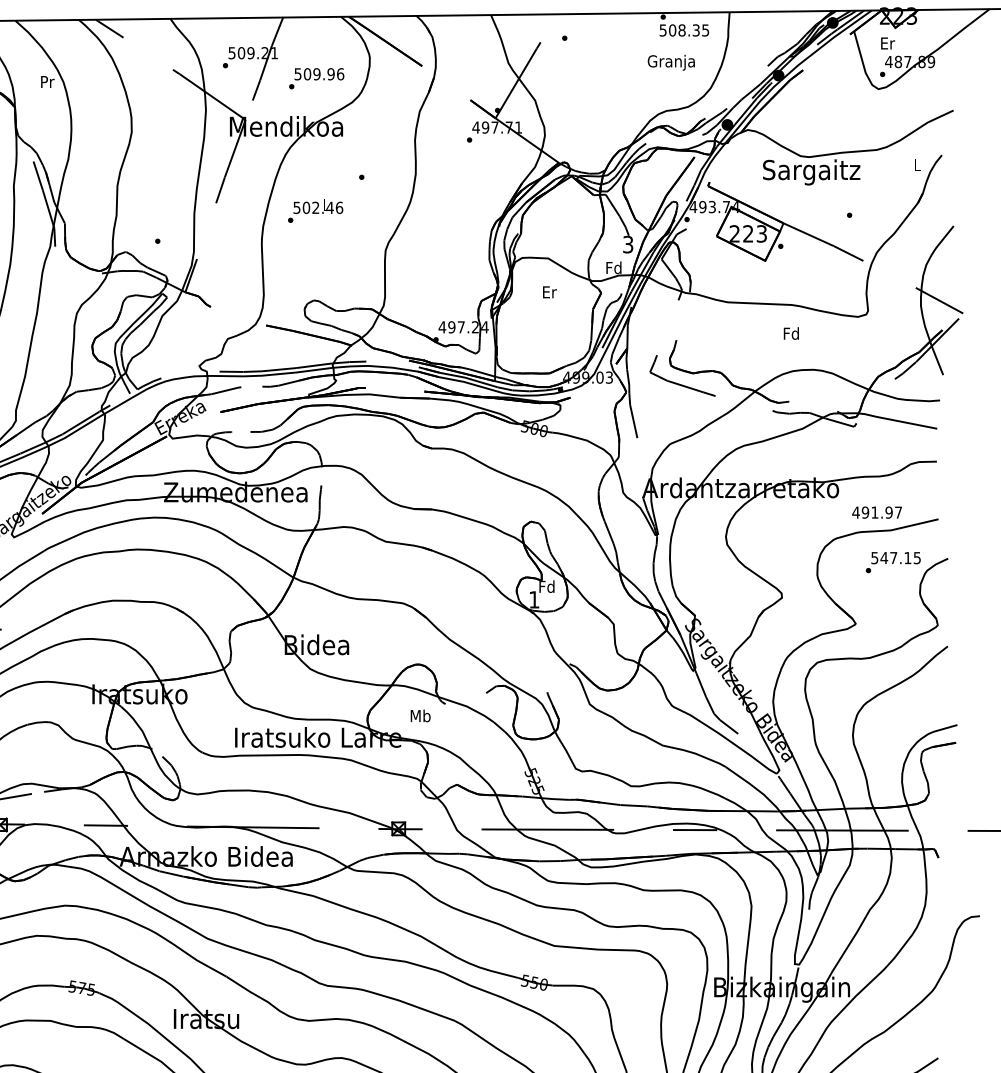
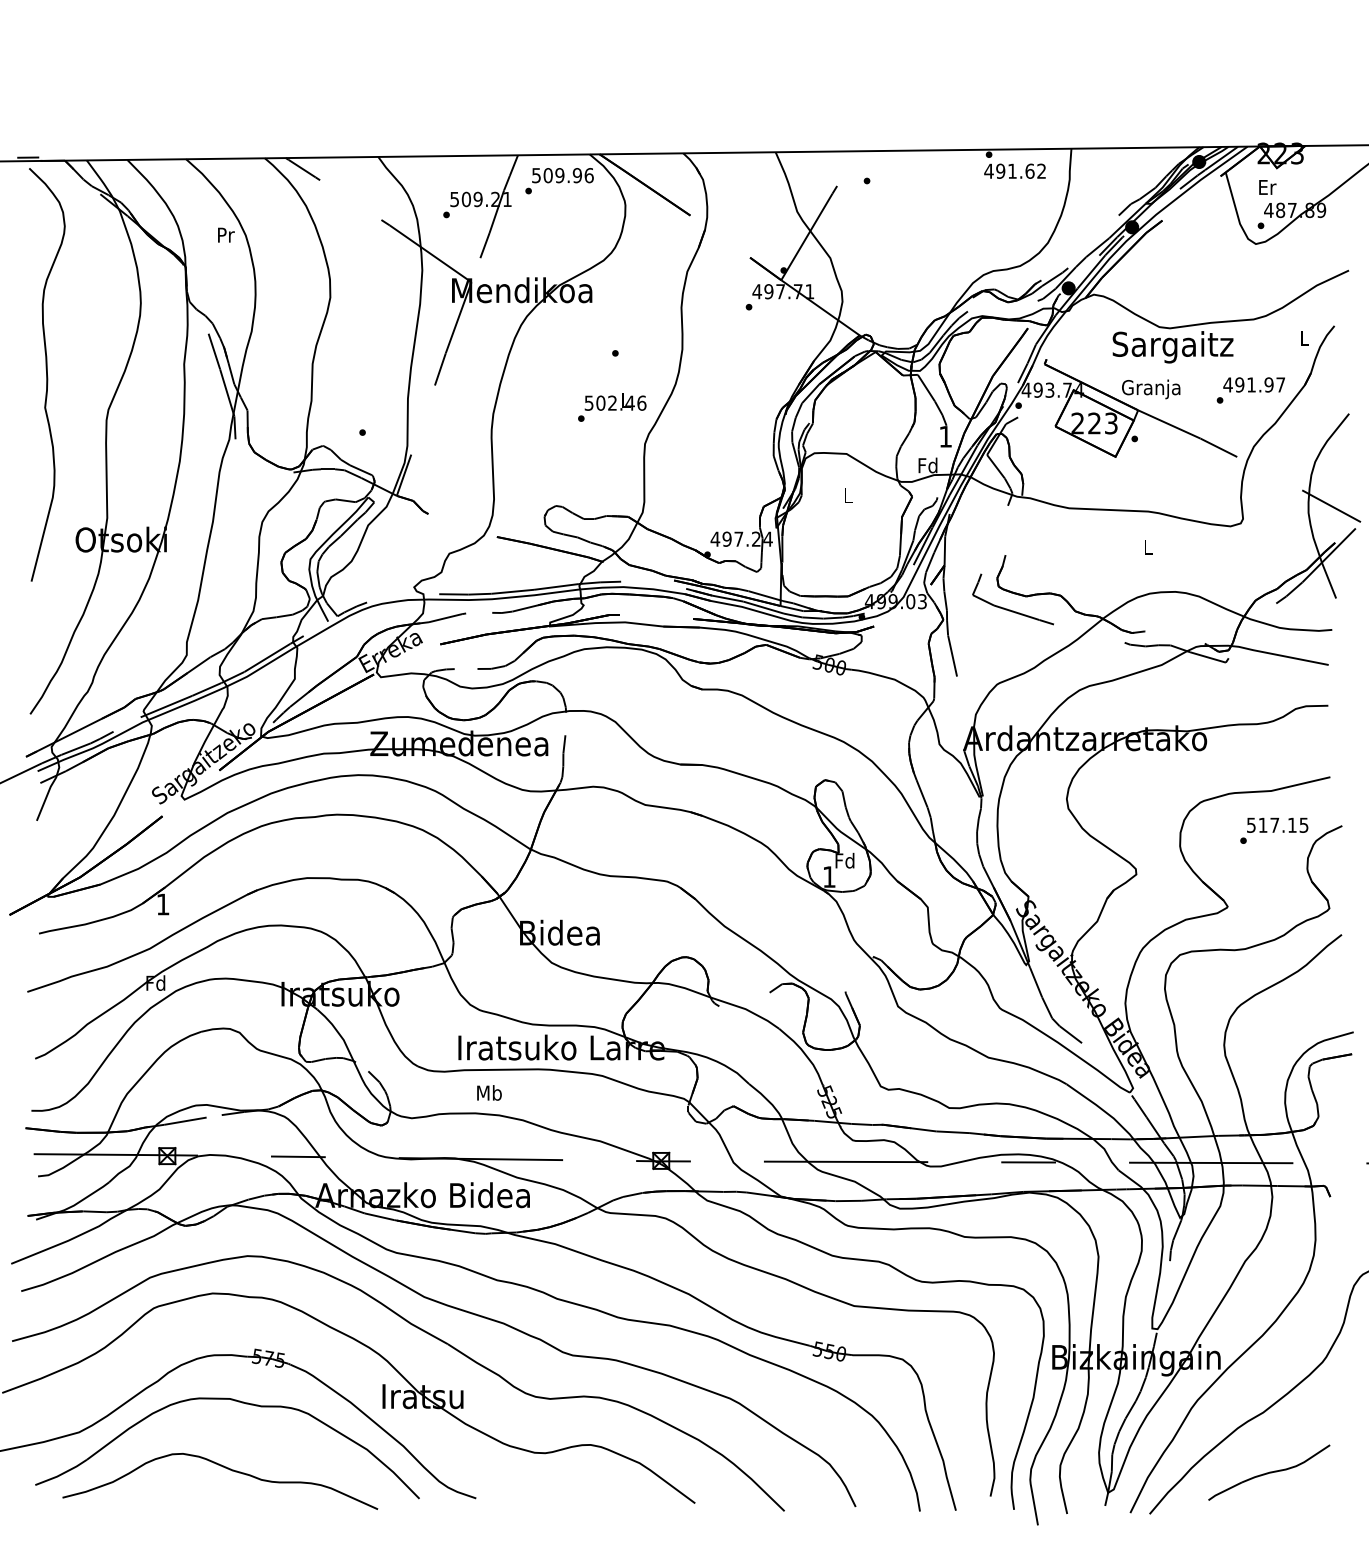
text: (683, 29) -> (1014, 170), 508.35 -> 491.62
text: (671, 62) -> (1151, 389), moved
text: (316, 79) -> (559, 181), moved
text: (315, 211) -> (612, 407), moved
text: (628, 244) -> (945, 436), 3 -> 1
text: (549, 292) -> (848, 495), Er -> L
text: (791, 333) -> (1147, 546), Fd -> L
text: (876, 512) -> (1253, 384), moved
text: (883, 557) -> (1262, 824), 547.15 -> 517.15
text: (420, 715) -> (489, 1092), moved

